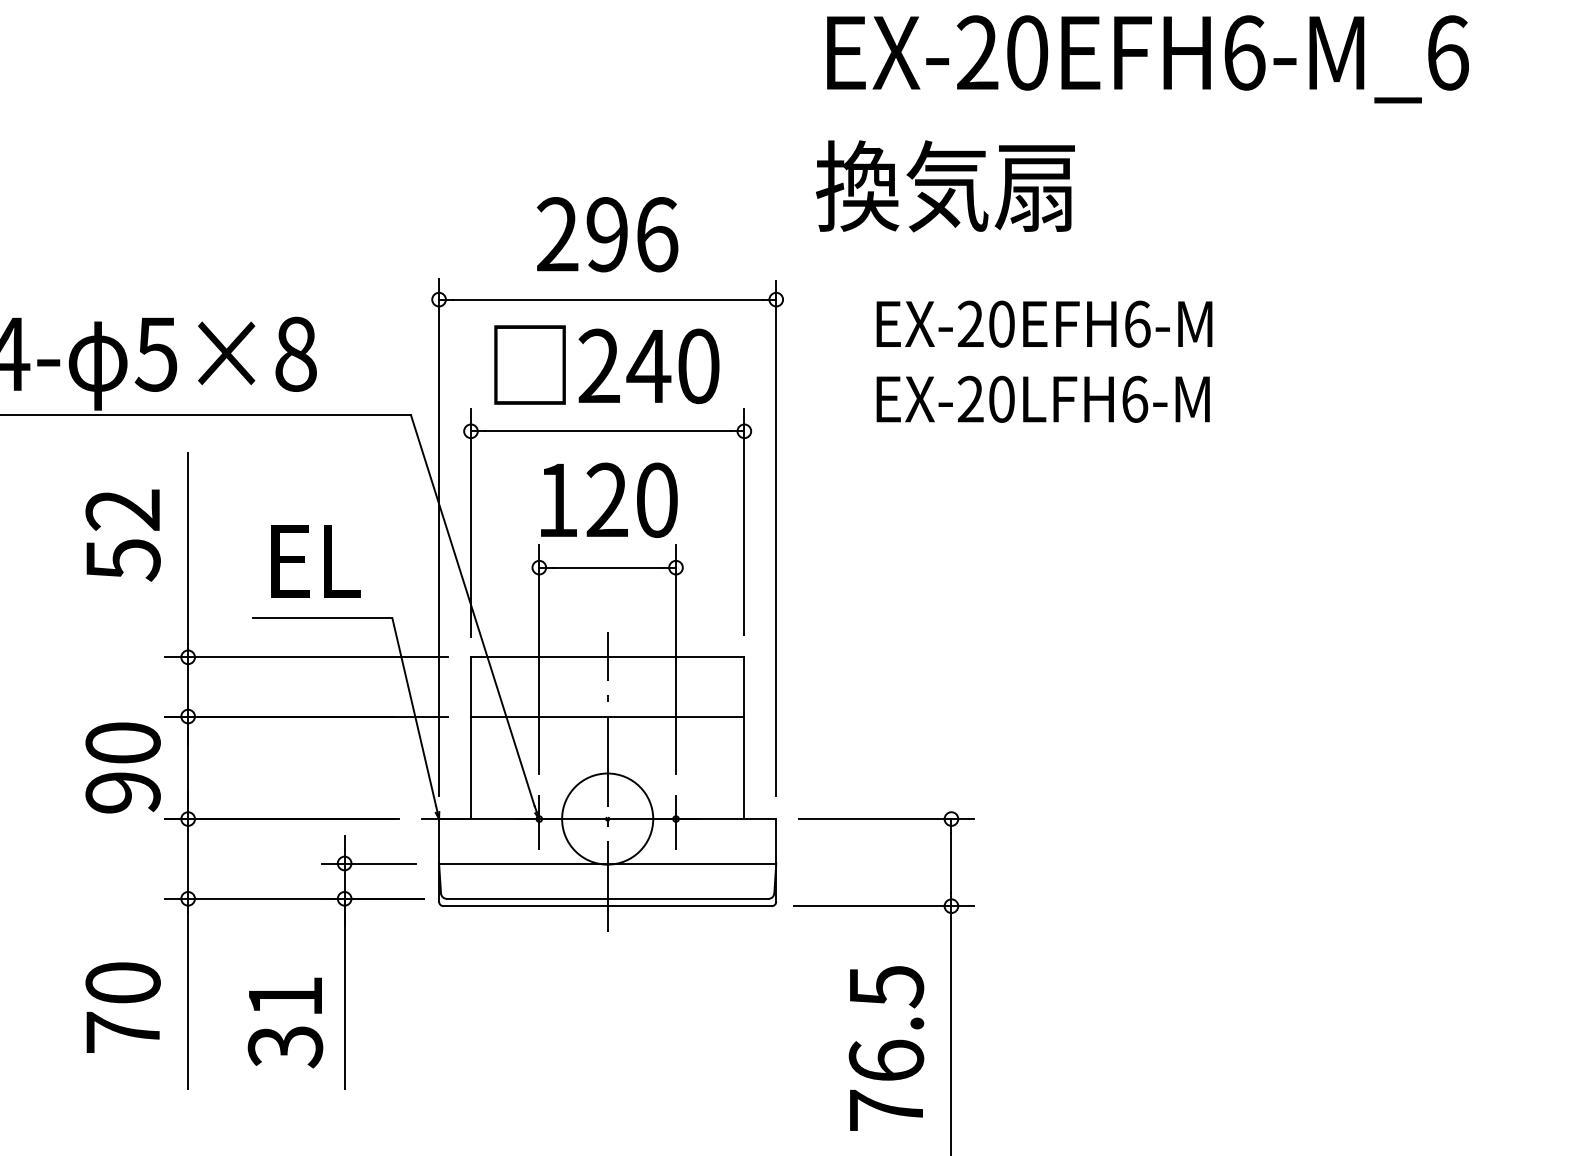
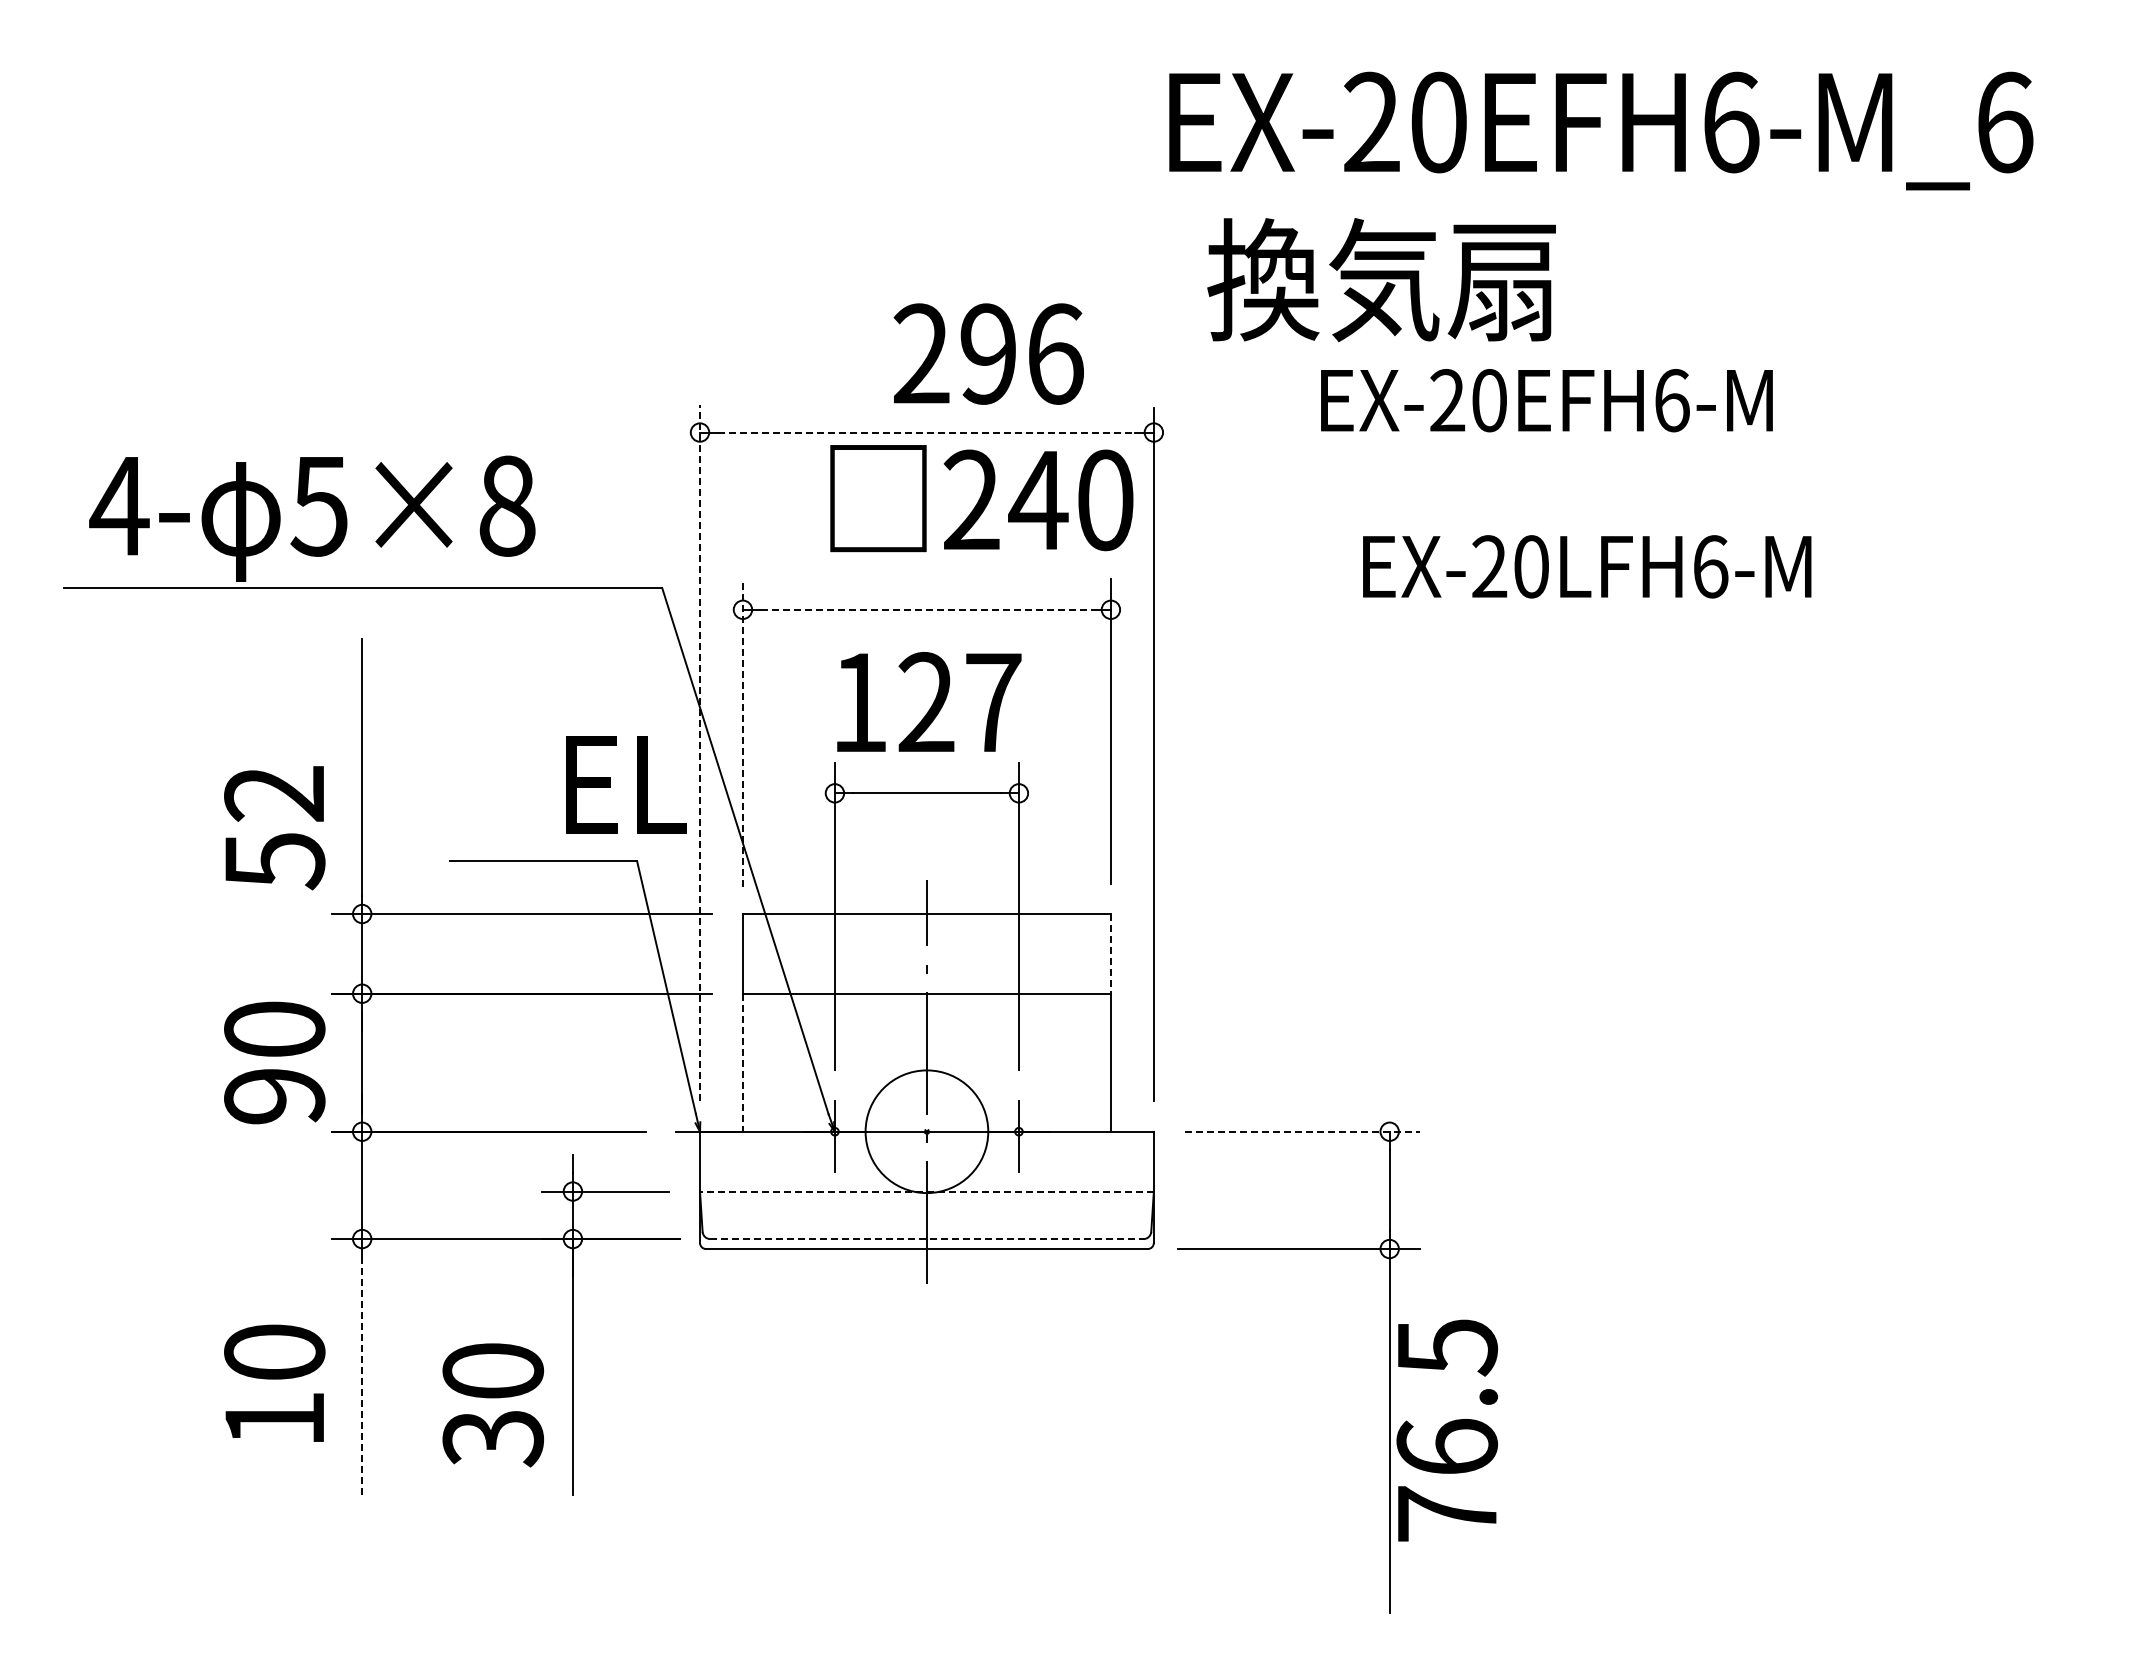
text: (1148, 58) -> (1601, 130), moved
text: (607, 234) -> (988, 353), moved
line: (607, 299) -> (926, 432), solid -> dashed
text: (1044, 324) -> (1546, 400), moved
text: (606, 364) -> (981, 498), moved
text: (1043, 399) -> (1587, 566), moved
line: (607, 431) -> (926, 609), solid -> dashed
text: (657, 500) -> (993, 702), 120 -> 127
line: (470, 522) -> (742, 732), solid -> dashed
text: (122, 535) -> (274, 828), moved
line: (439, 538) -> (700, 753), solid -> dashed
text: (316, 561) -> (626, 784), moved
line: (744, 686) -> (1110, 953), solid -> dashed
line: (470, 767) -> (742, 1062), solid -> dashed
line: (886, 818) -> (1302, 1131), solid -> dashed
line: (607, 863) -> (926, 1191), solid -> dashed
line: (607, 899) -> (926, 1239), solid -> dashed
text: (285, 996) -> (493, 1370), 31 -> 30
line: (188, 1001) -> (362, 1377), solid -> dashed
text: (122, 1032) -> (274, 1418), 70 -> 10
text: (885, 1048) -> (1446, 1430), moved

